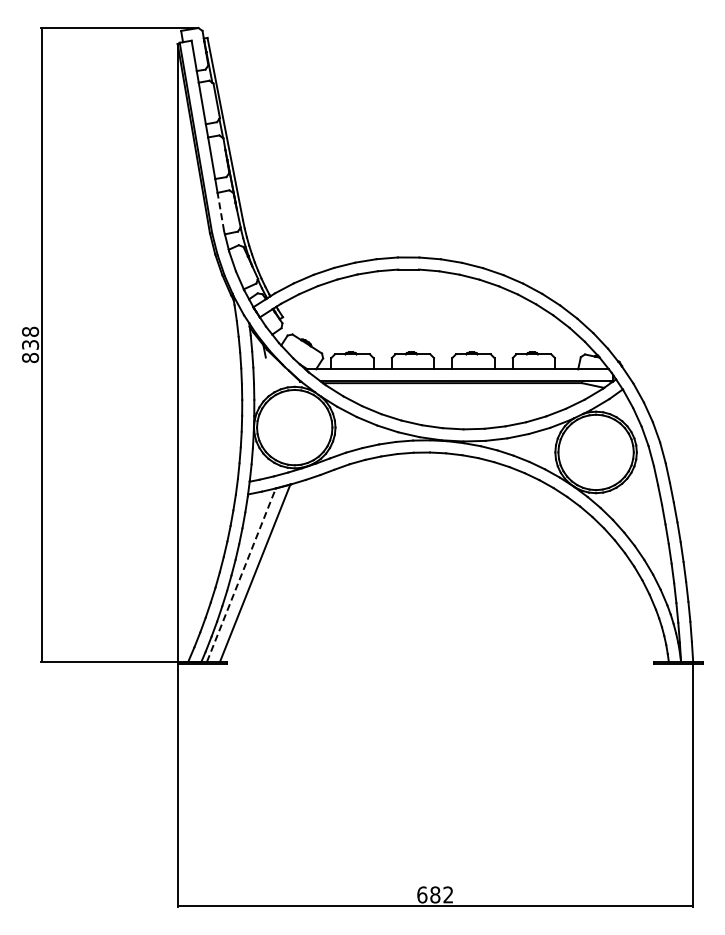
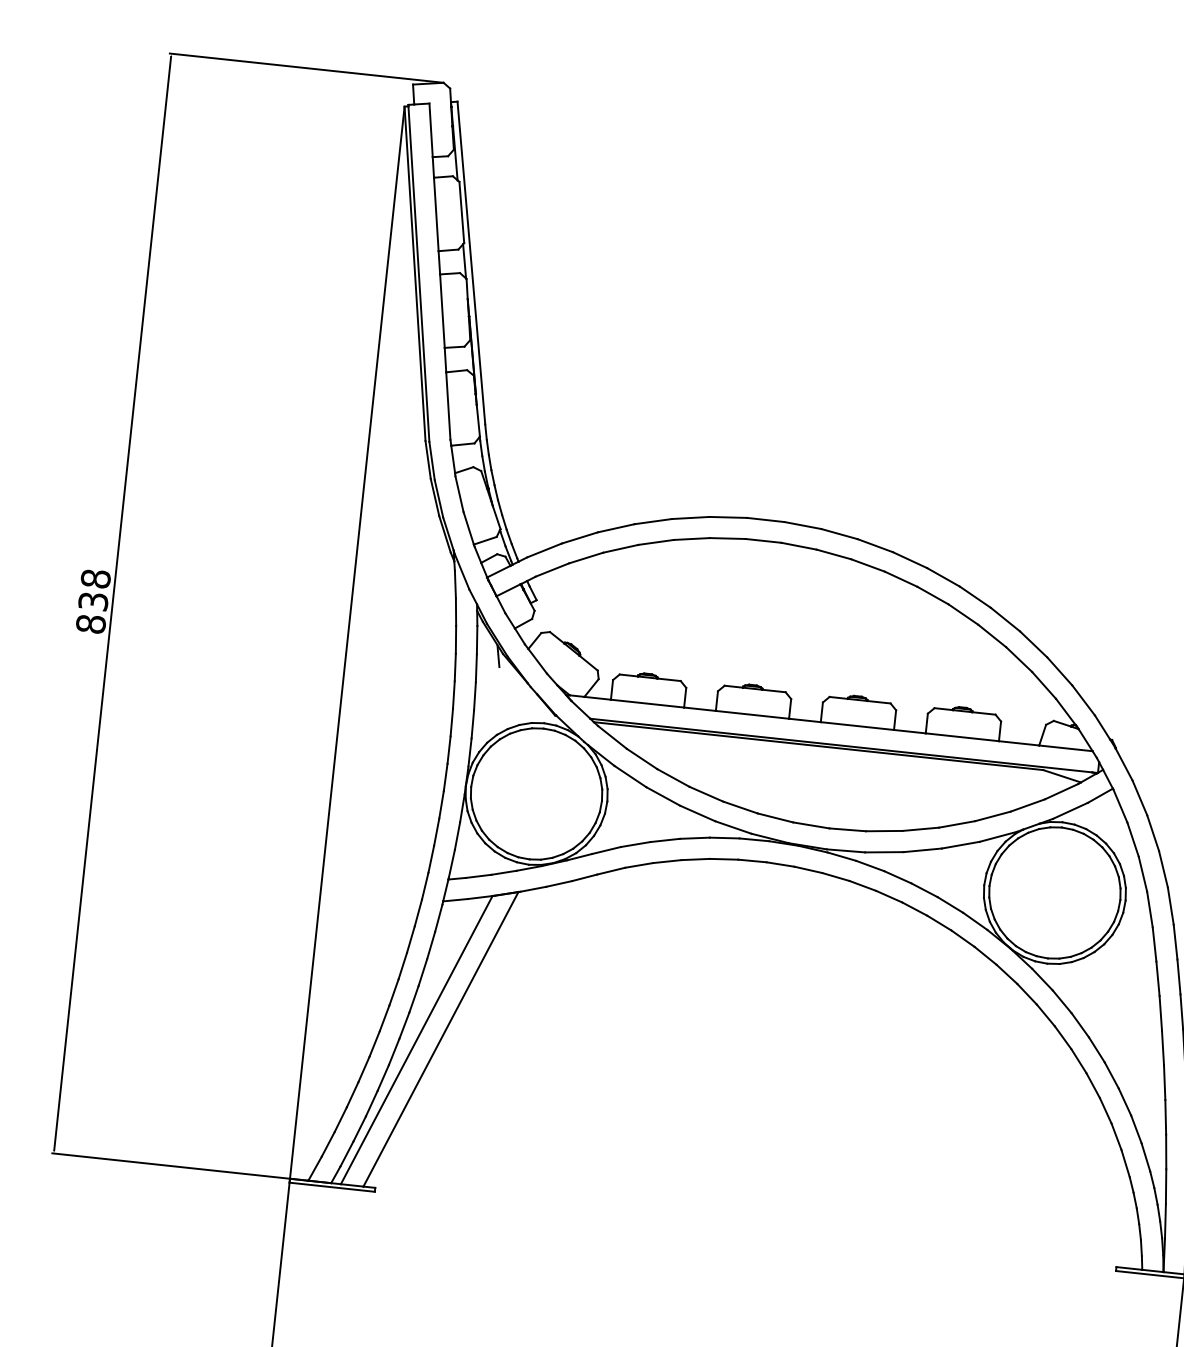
line: (220, 211) -> (447, 405), dashed -> solid
line: (241, 574) -> (416, 1039), dashed -> solid

